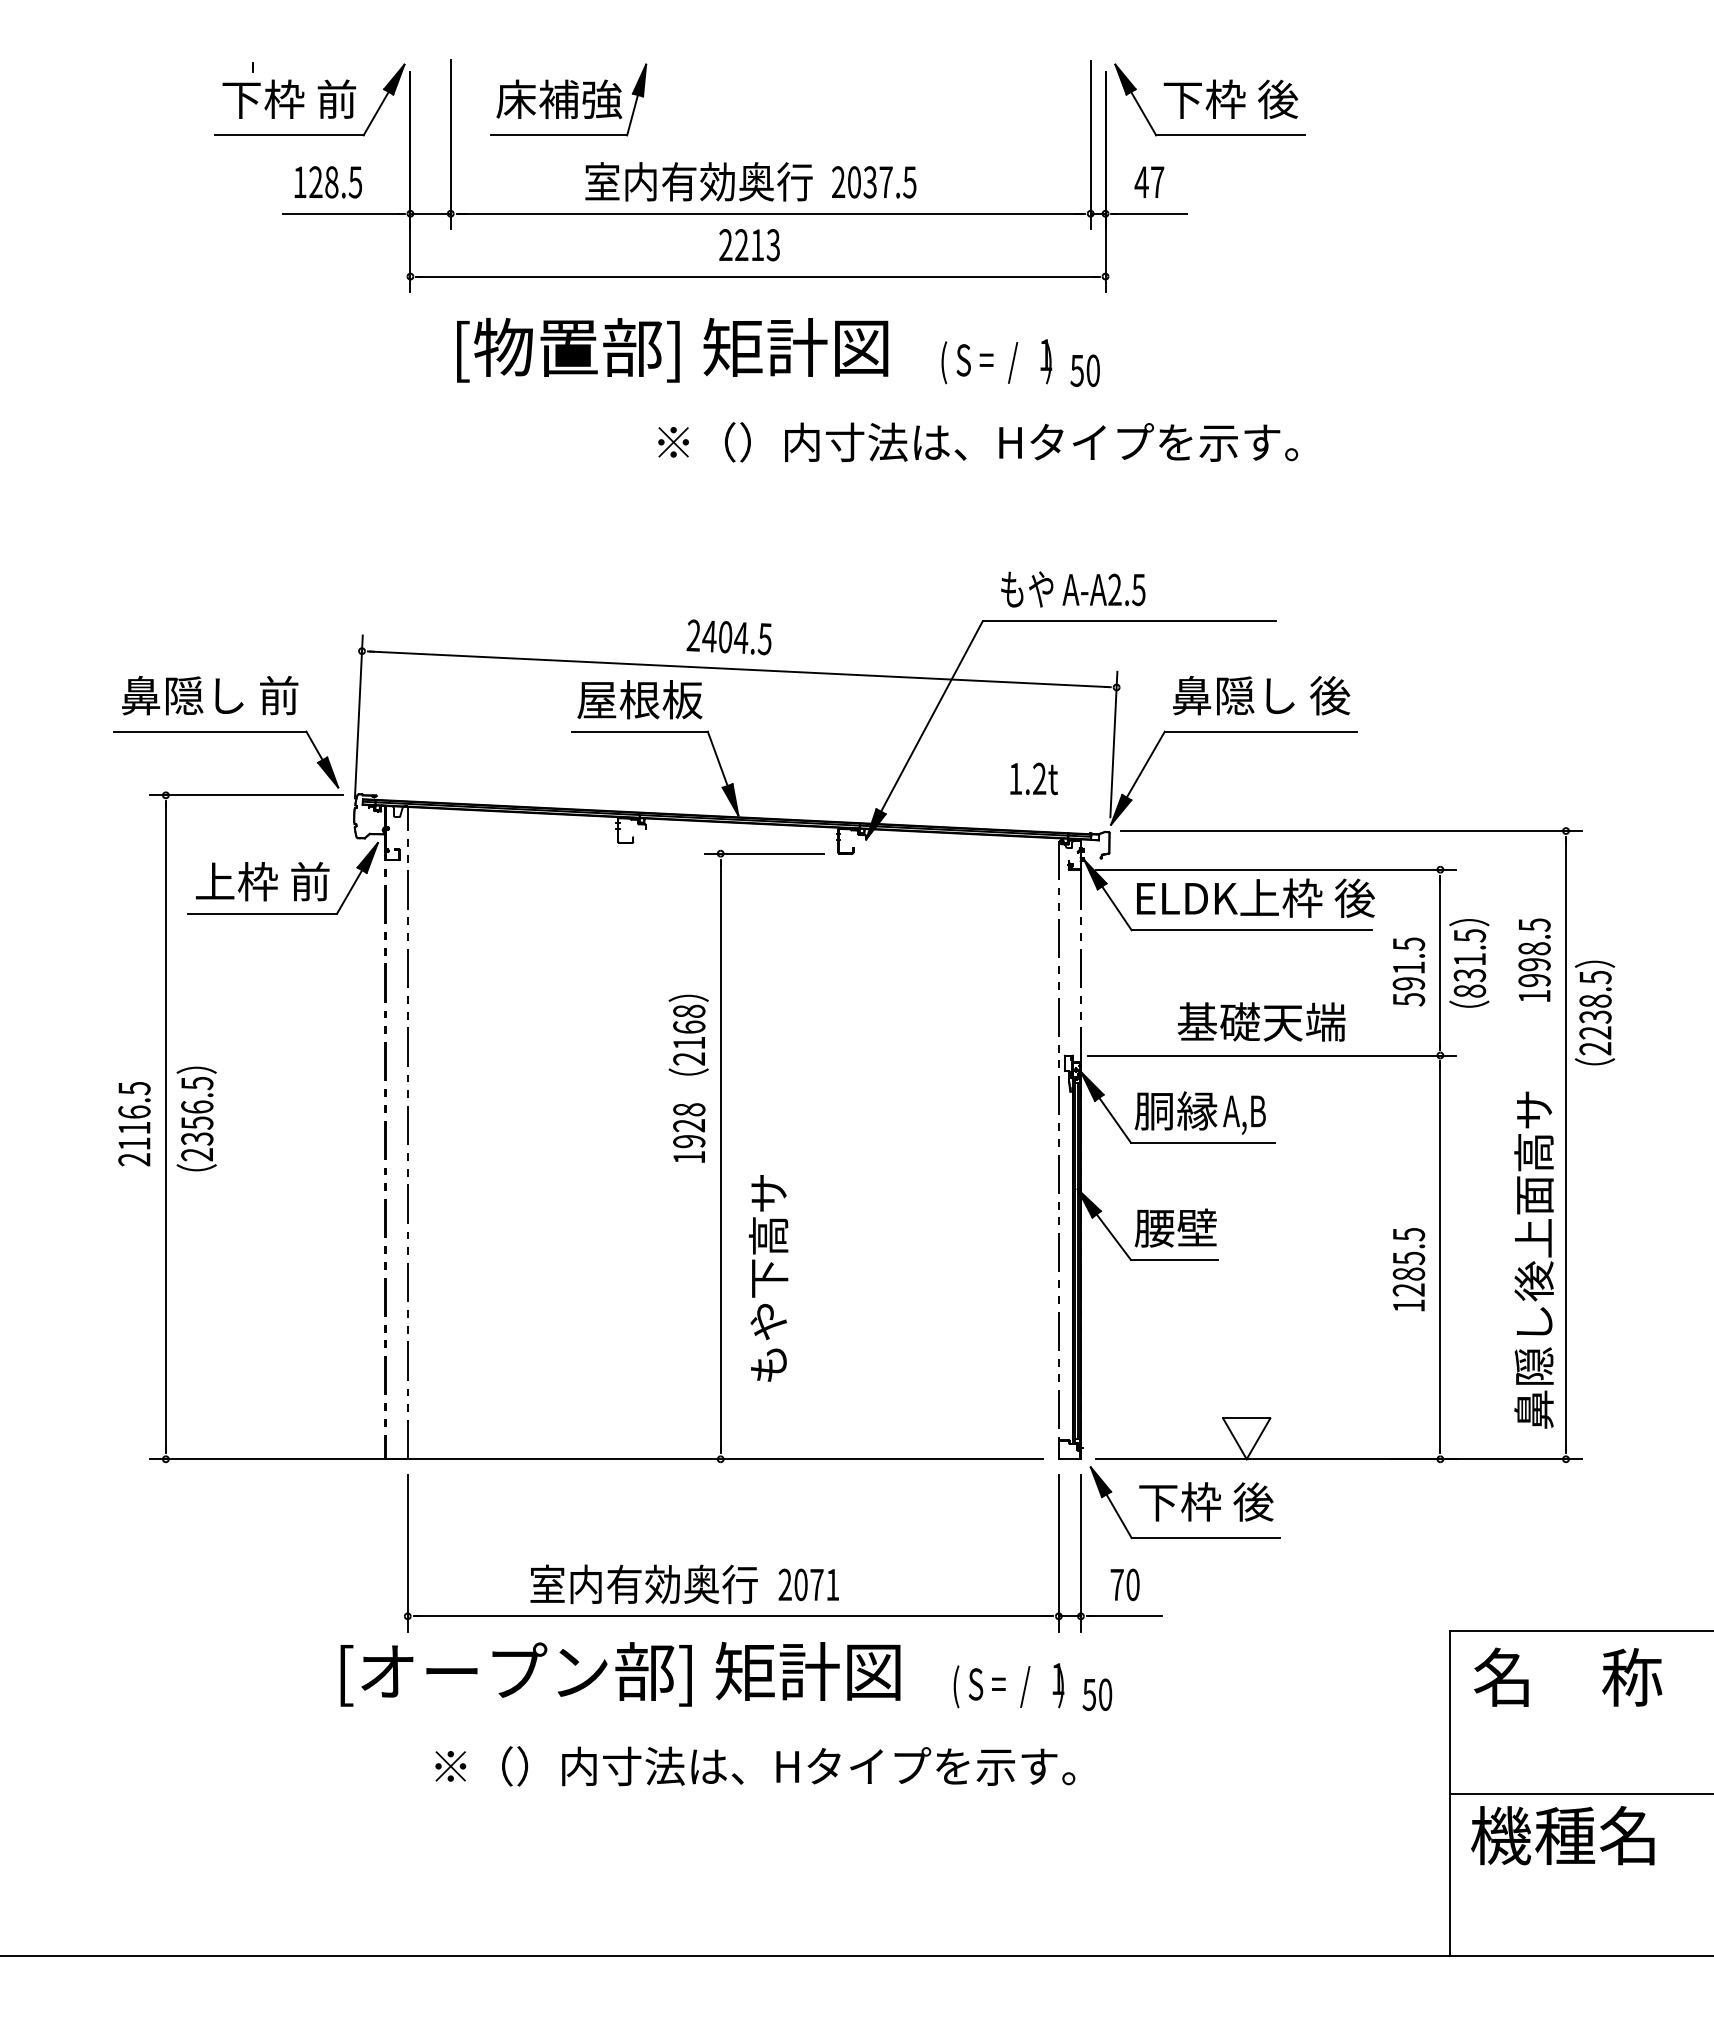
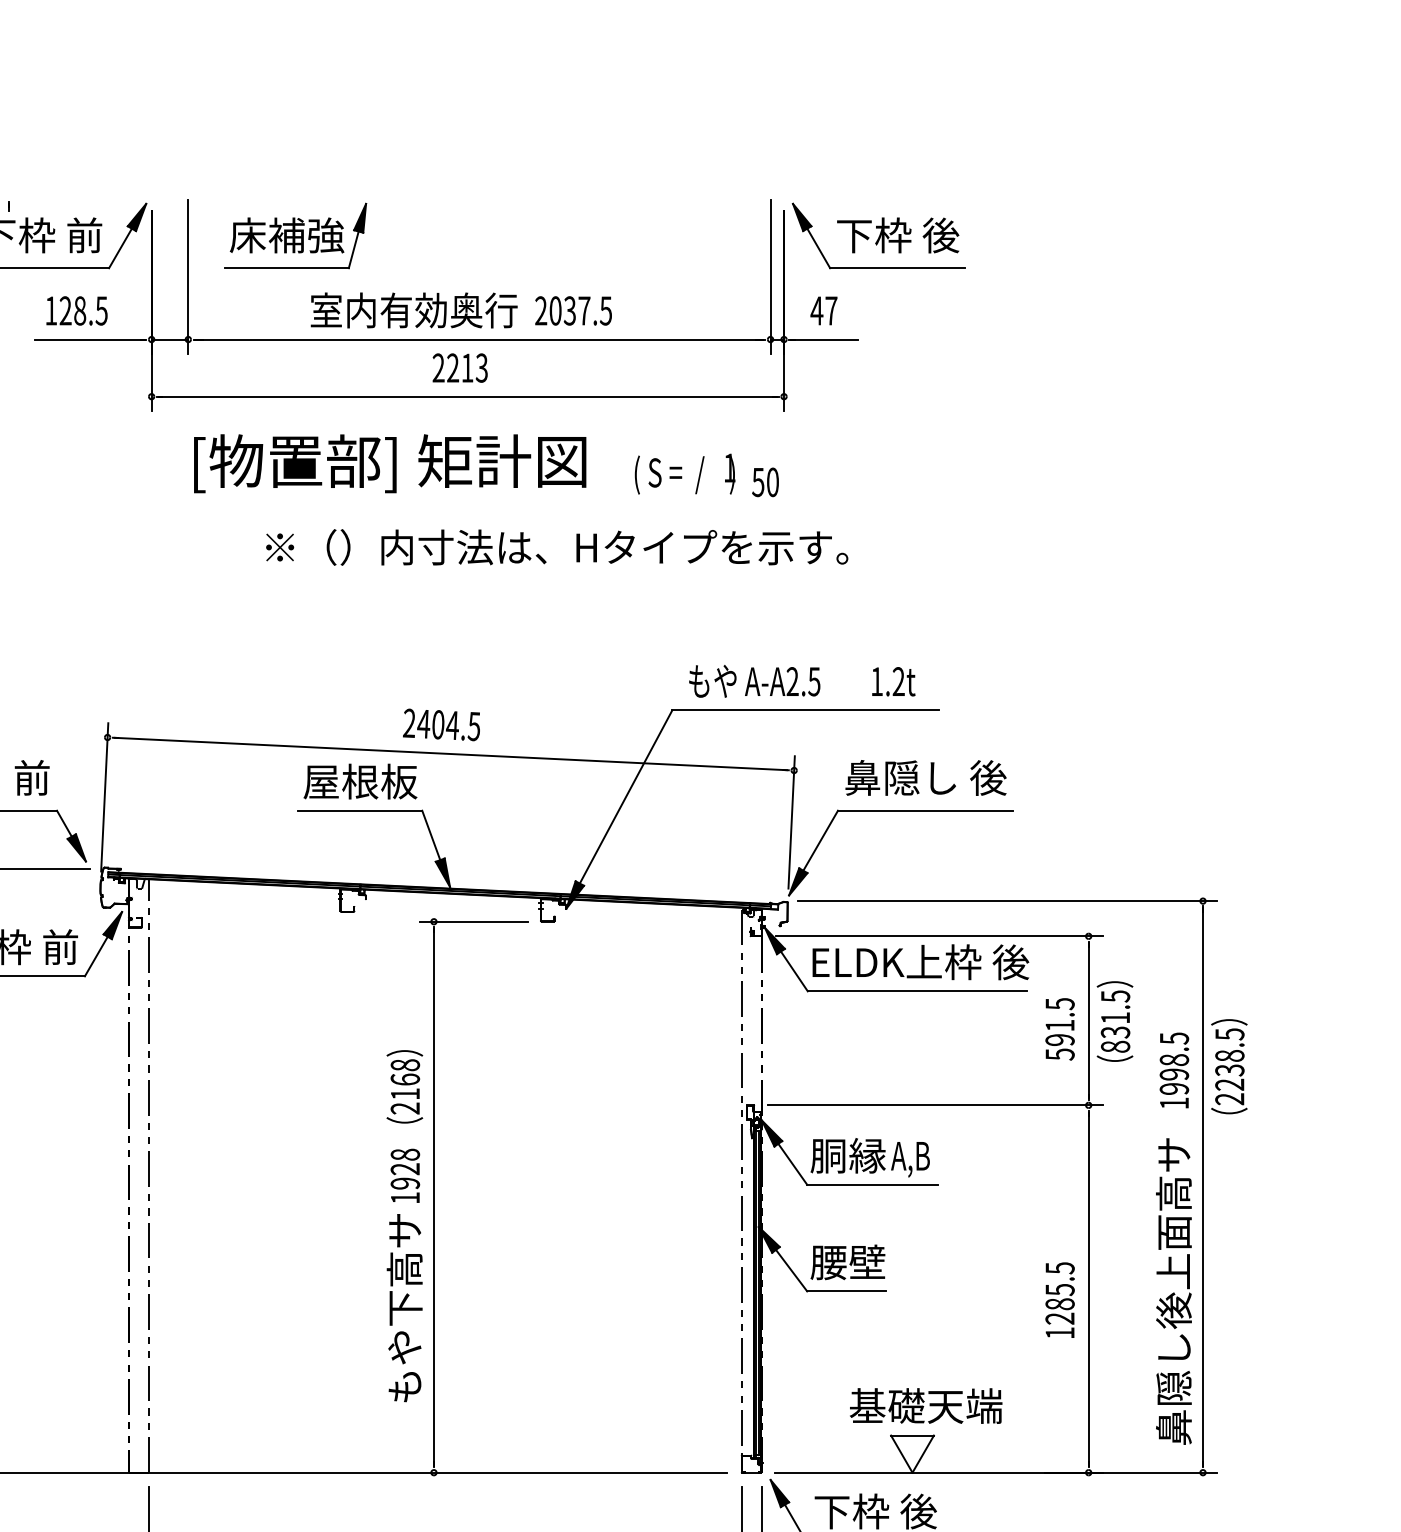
text: (978, 442) -> (557, 547), moved
text: (1033, 778) -> (893, 681), moved
text: (1534, 959) -> (1174, 1069), moved
text: (1261, 1021) -> (925, 1405), moved
text: (768, 1278) -> (404, 1308), moved

